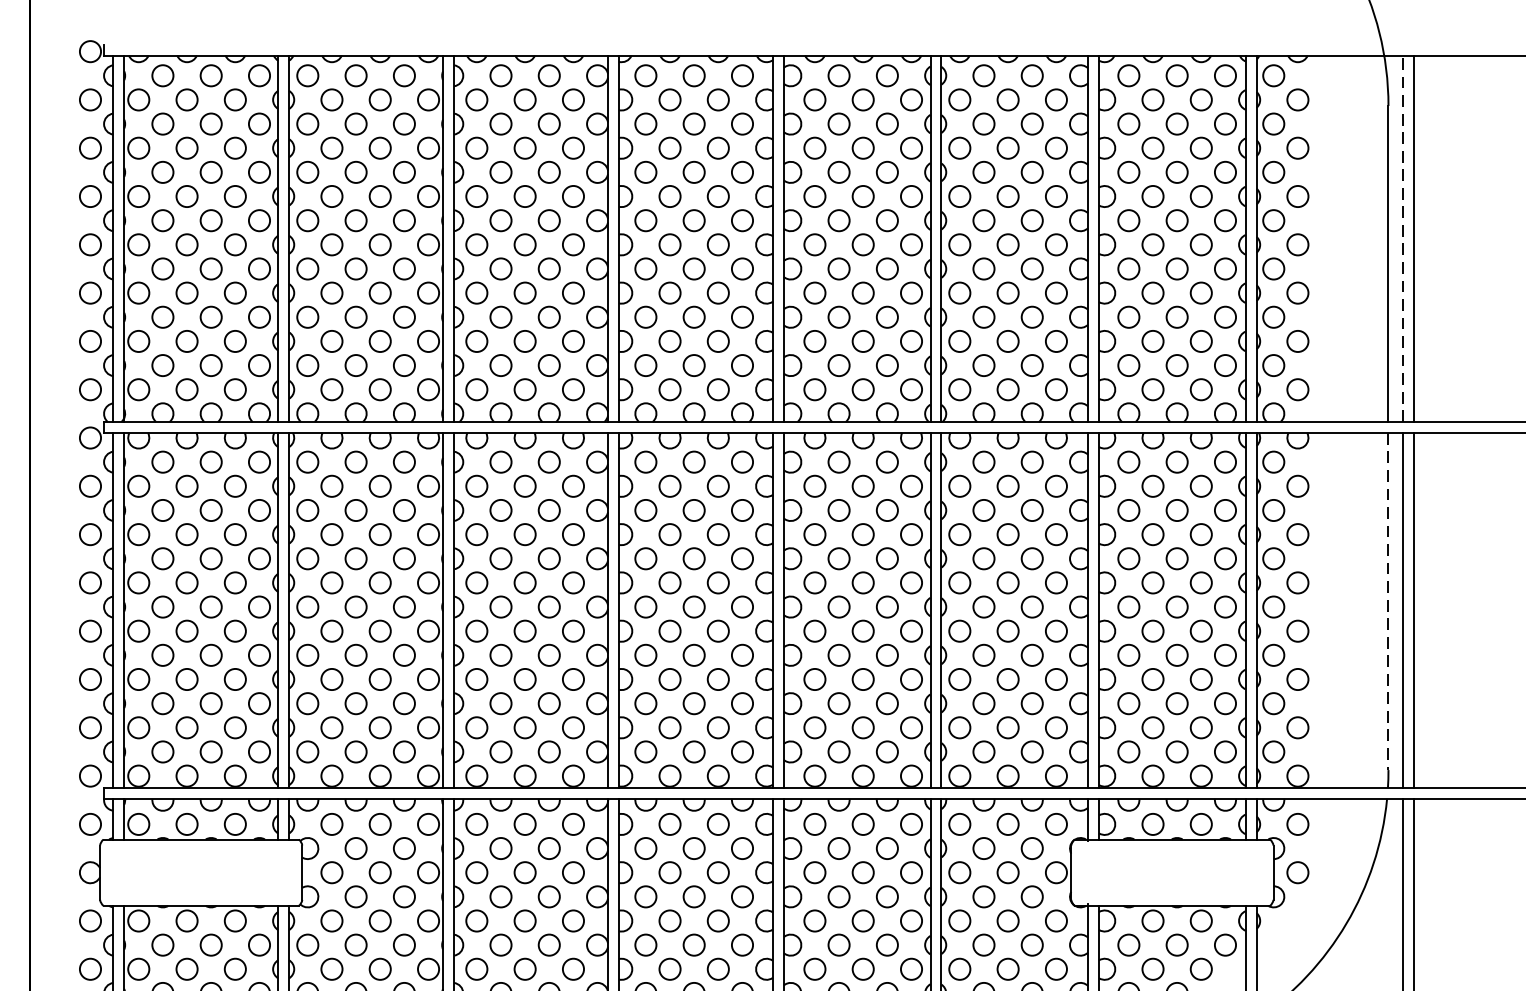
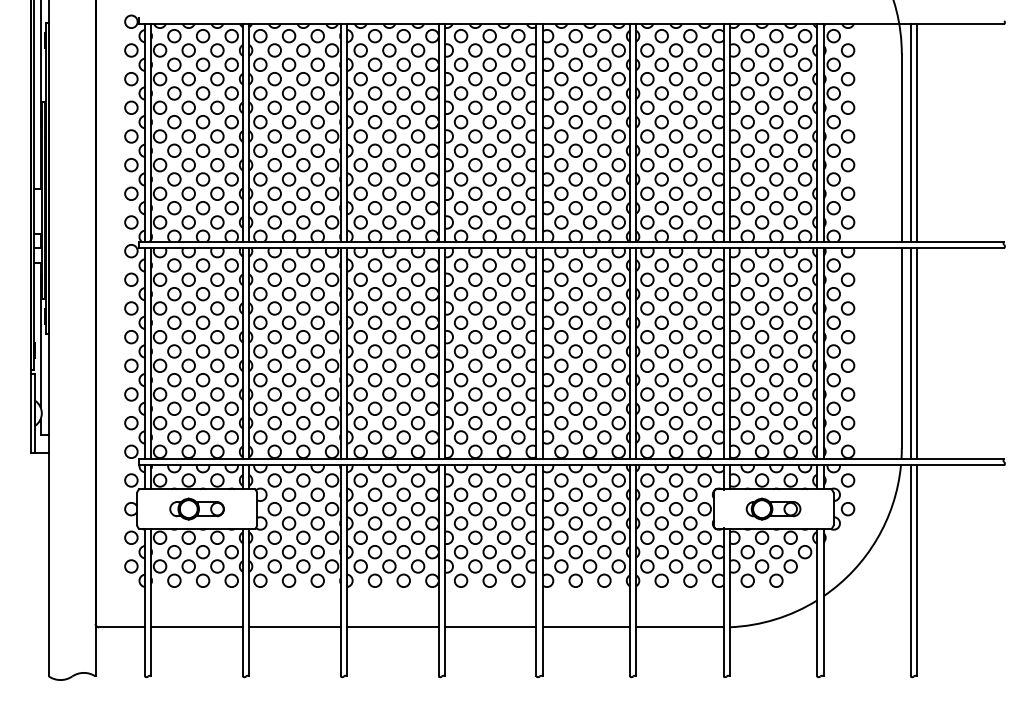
line: (1403, 238) -> (910, 132), dashed -> solid
line: (1387, 602) -> (901, 348), dashed -> solid
part: (200, 871) -> (196, 508), added
part: (1172, 871) -> (773, 508), added

